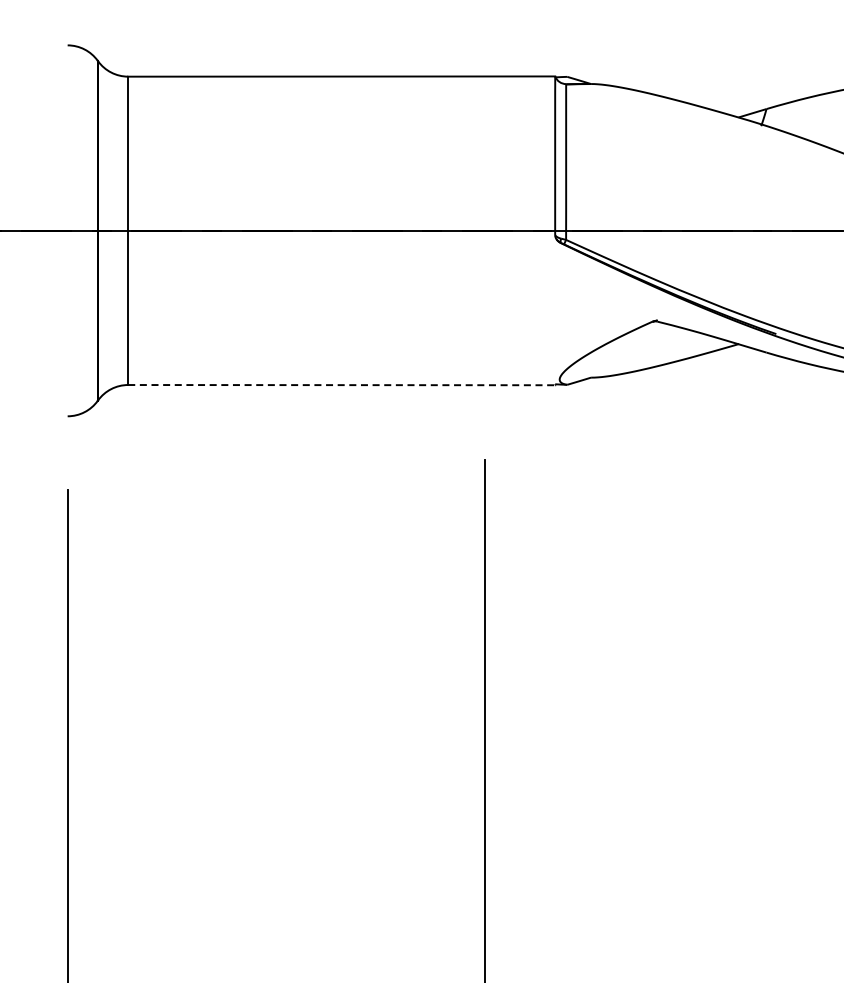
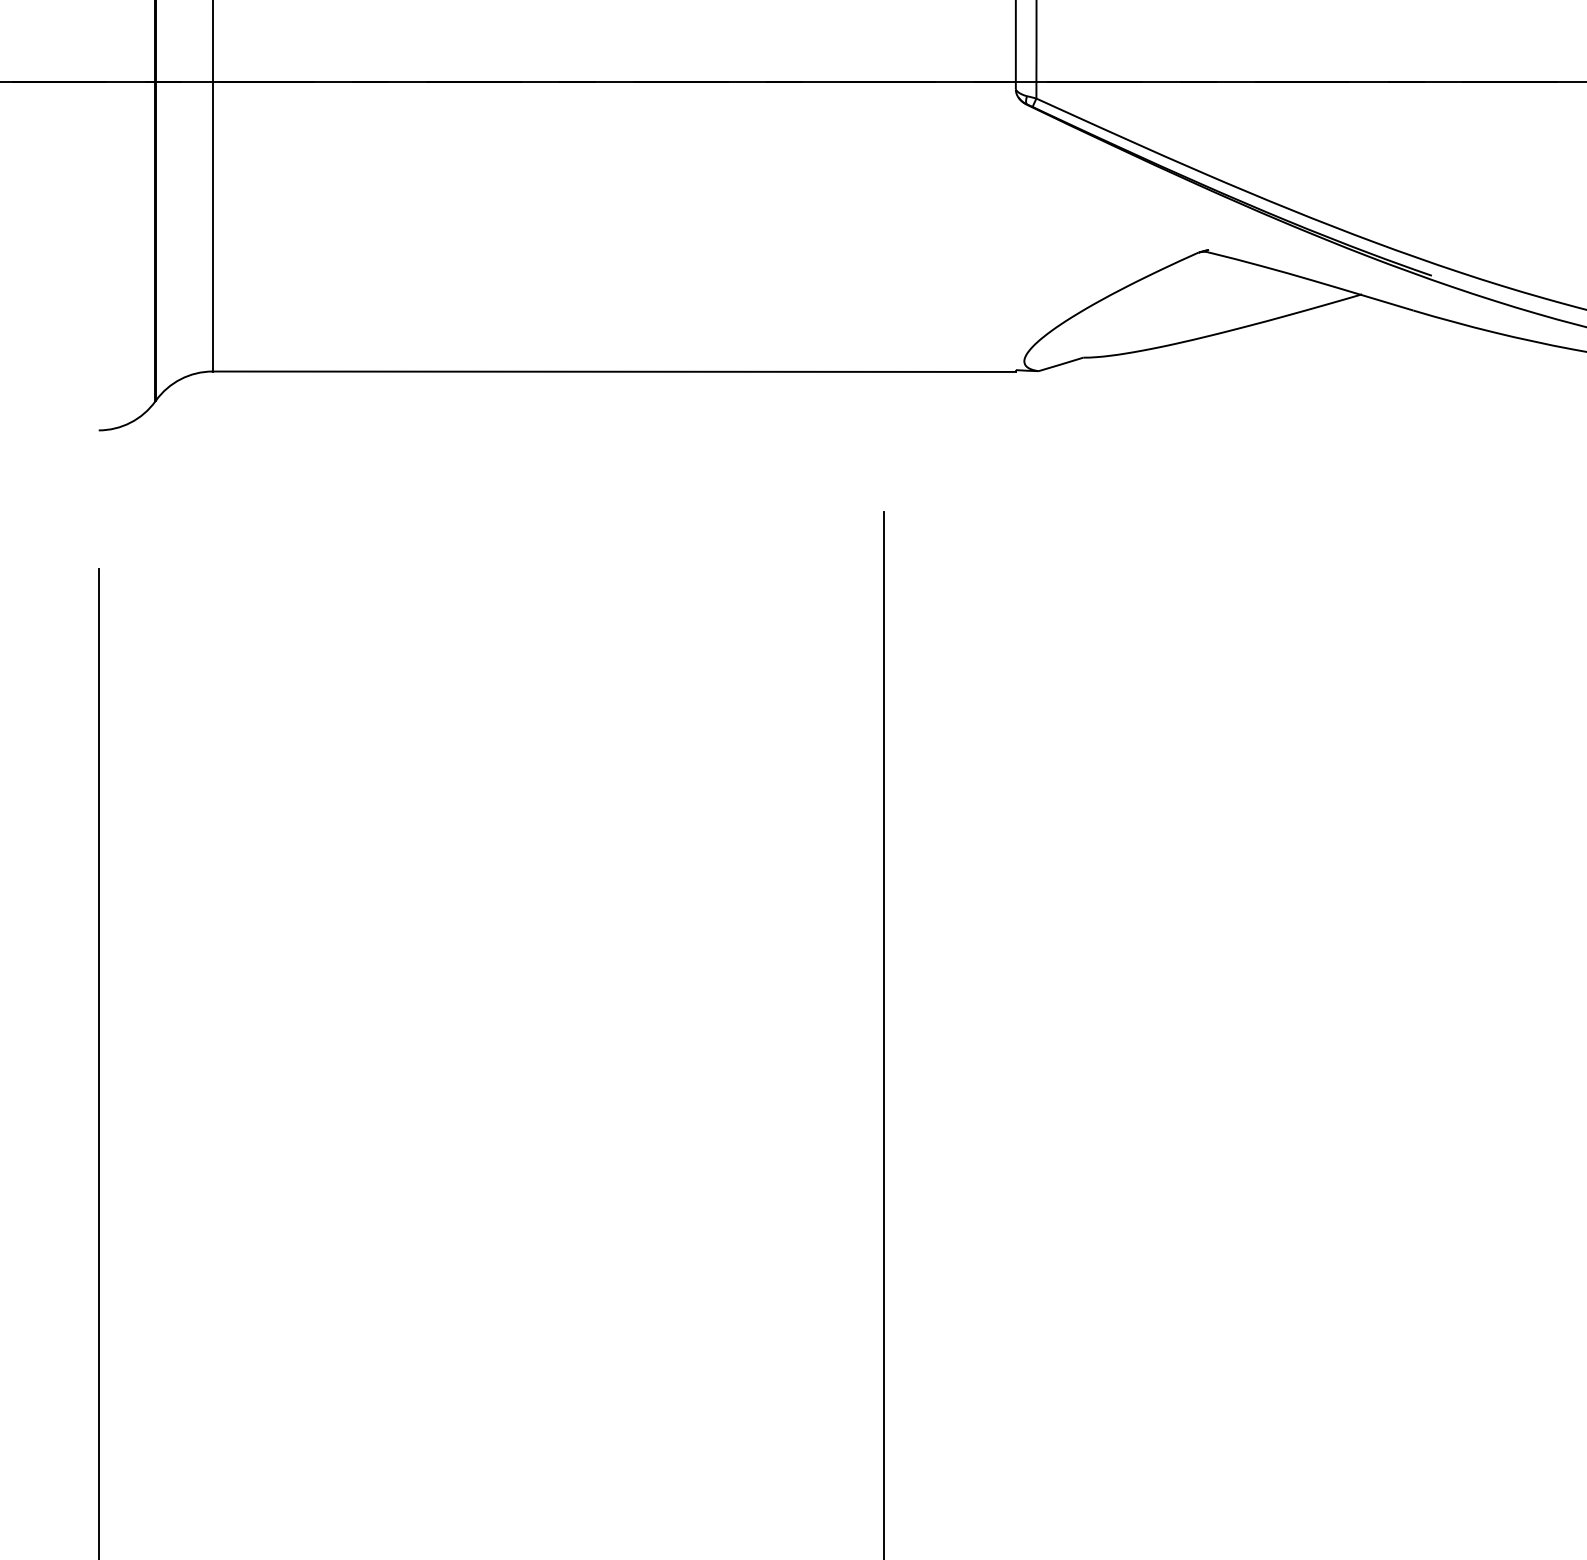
line: (342, 385) -> (615, 372), dashed -> solid

